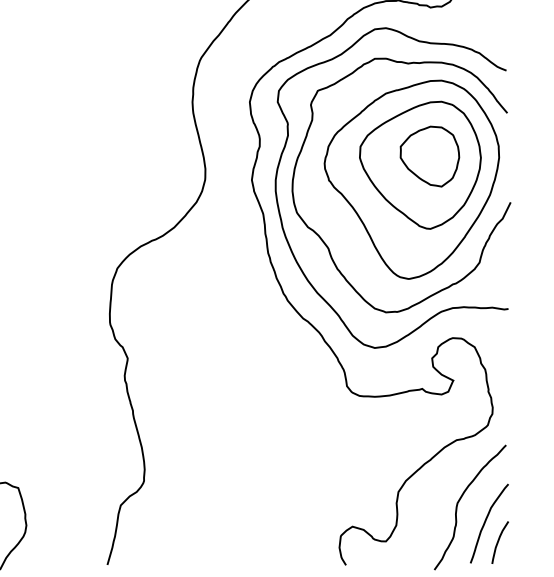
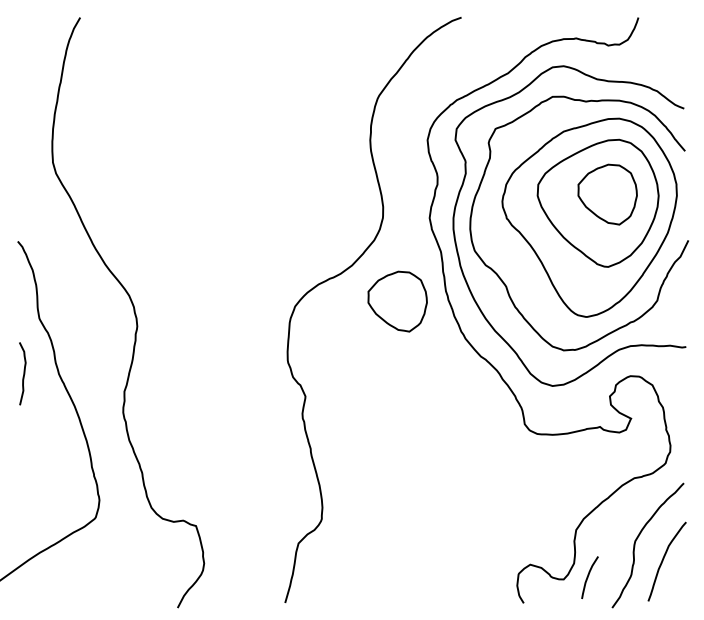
part: (219, 263) -> (397, 301), added
curve: (498, 542) -> (588, 577), moved

